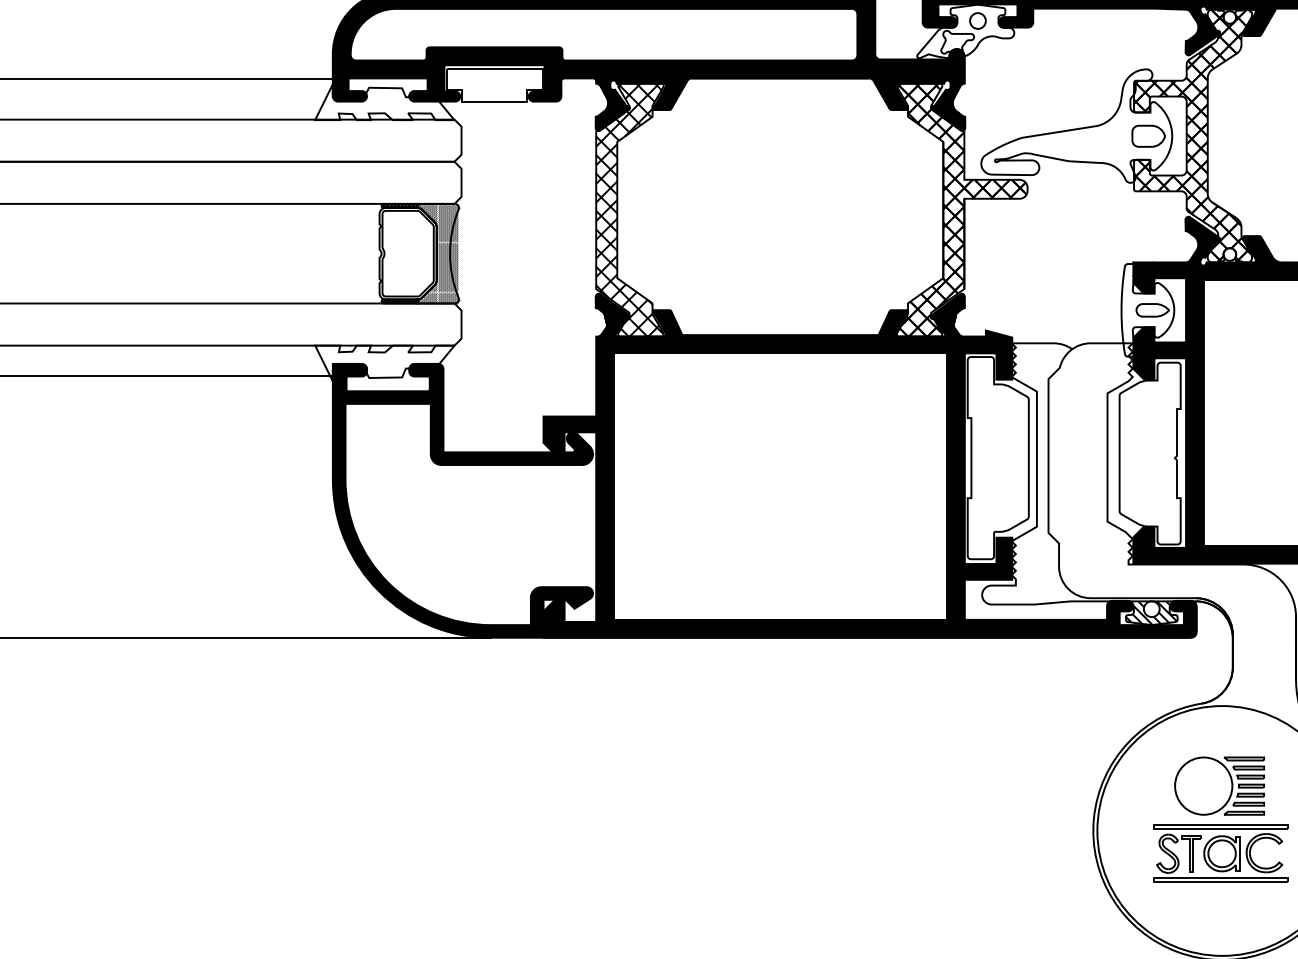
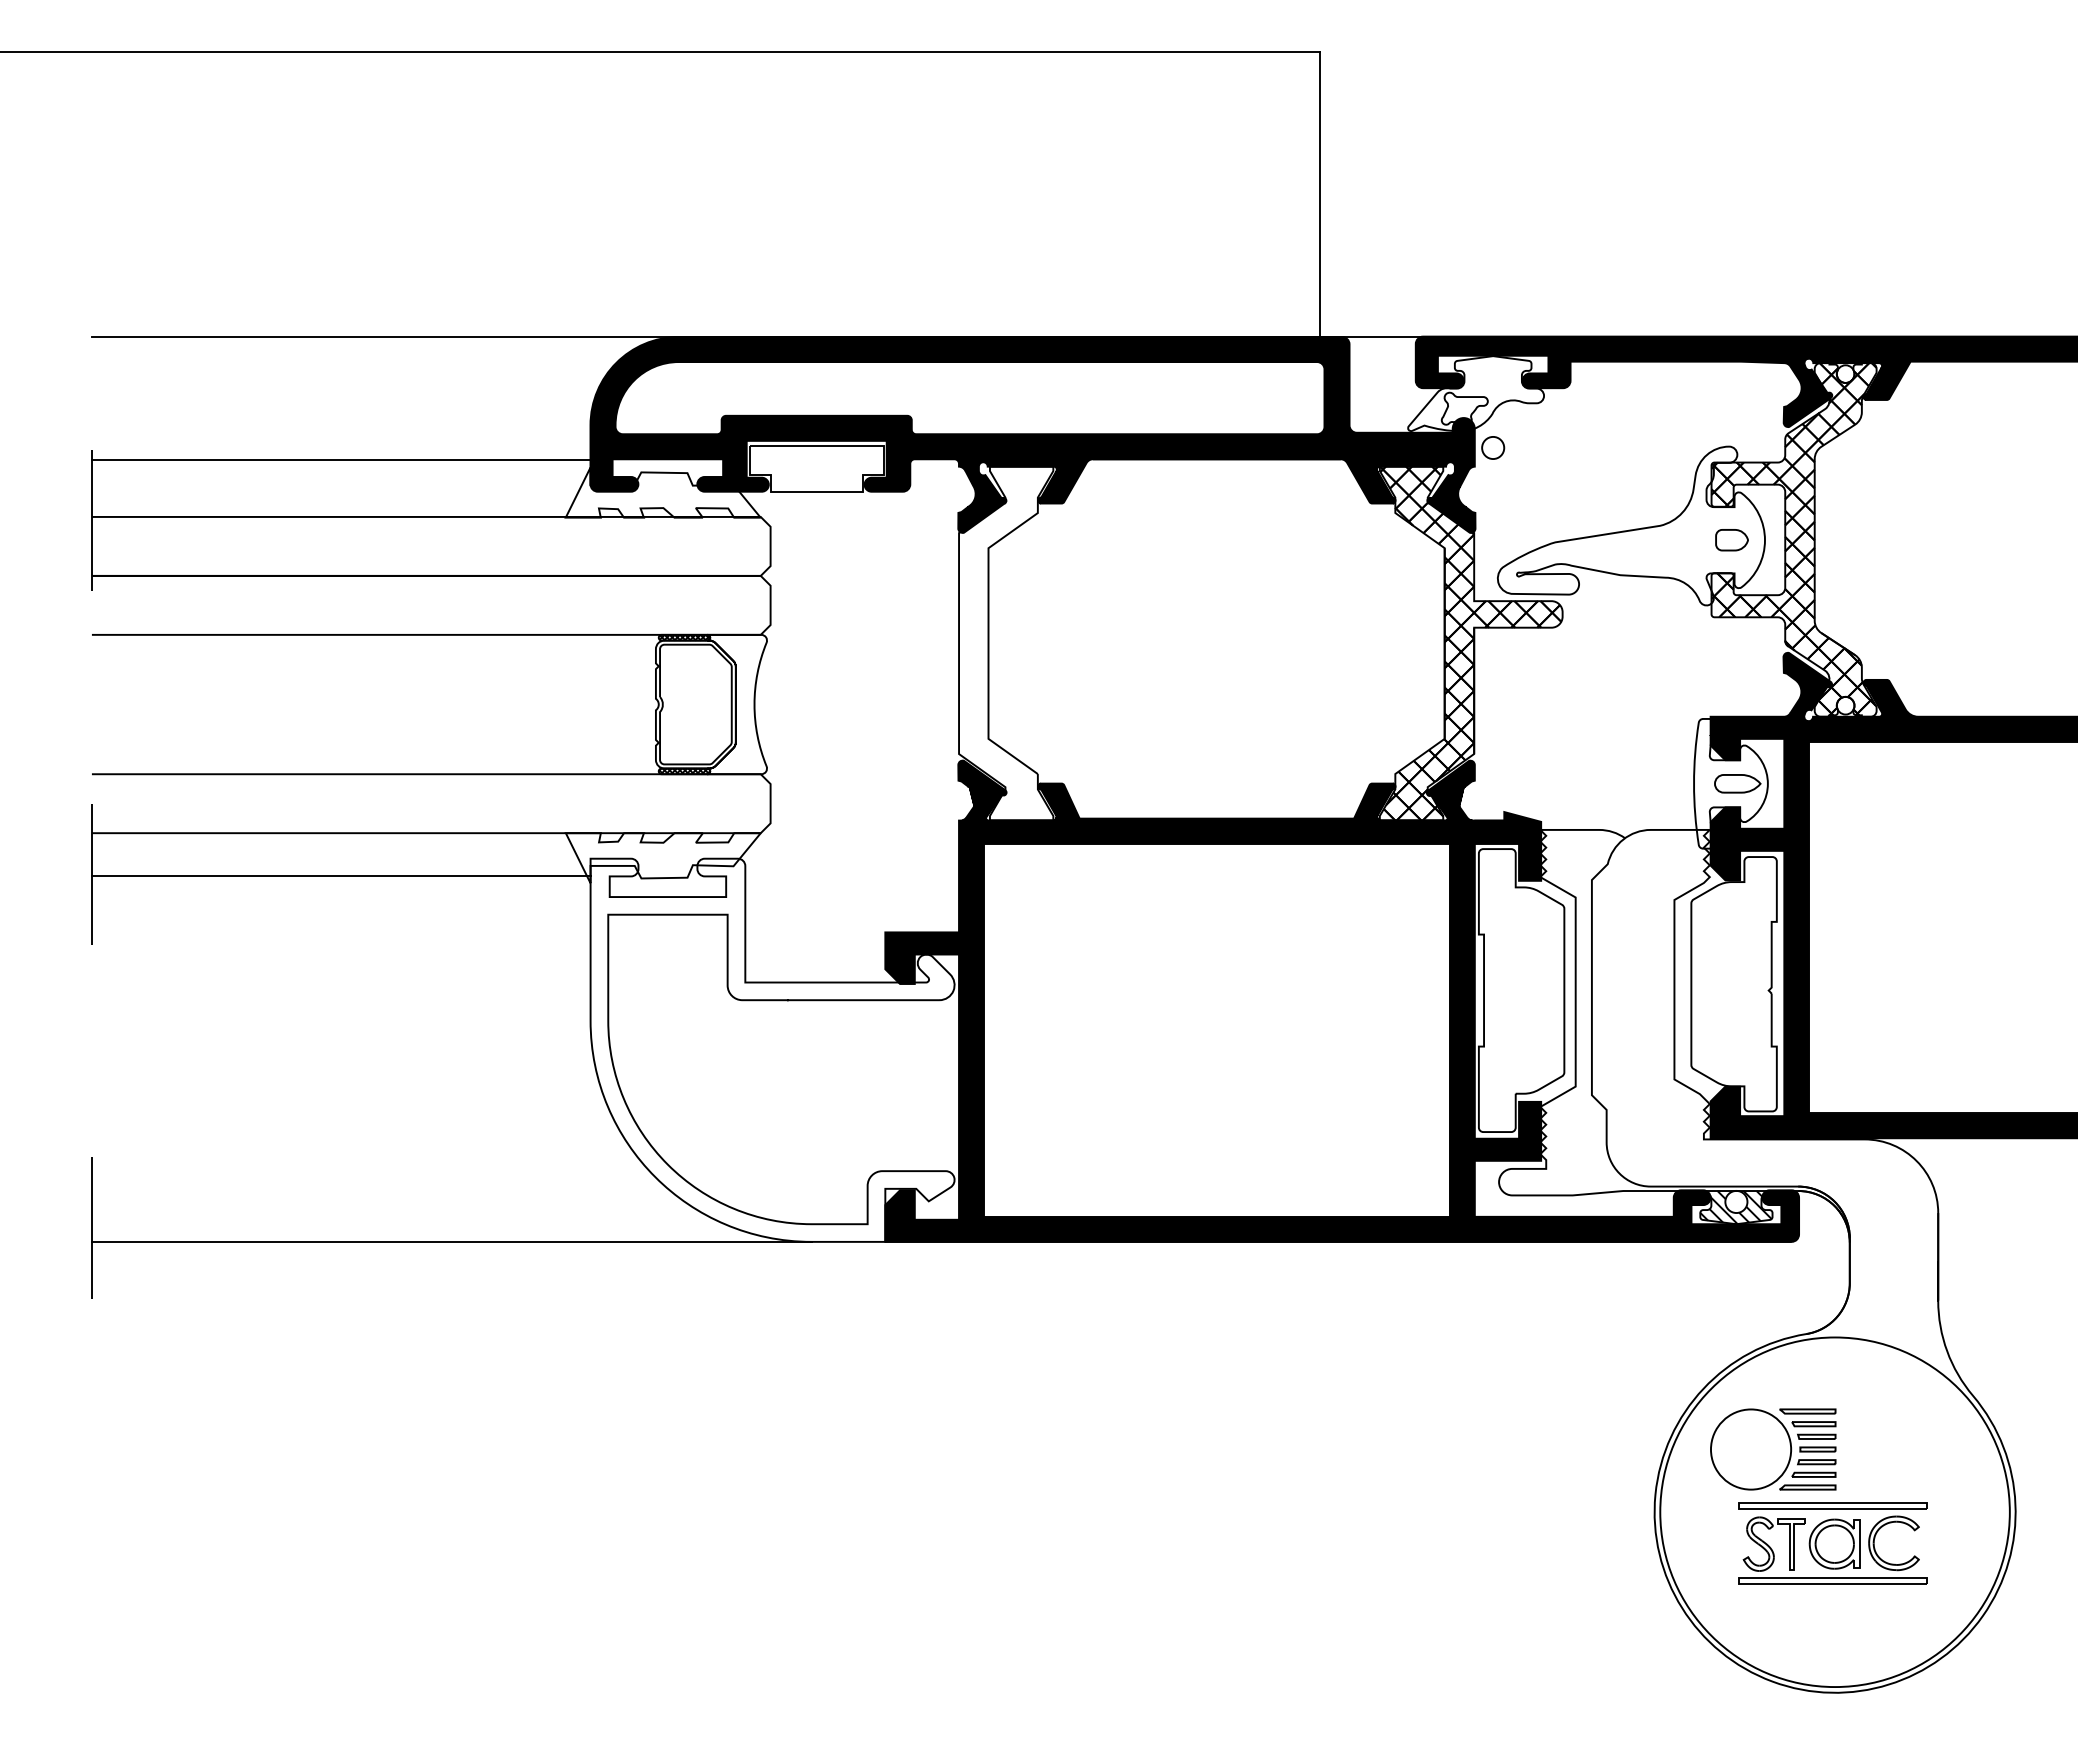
circle: (978, 20) -> (1493, 447), moved
part: (1148, 135) -> (1731, 539), size x0.7
hatch: (630, 210) -> (1006, 643), removed
hatch: (437, 253) -> (737, 704), removed
fill: (462, 500) -> (772, 1049), removed
part: (1219, 786) -> (1773, 1449), moved

